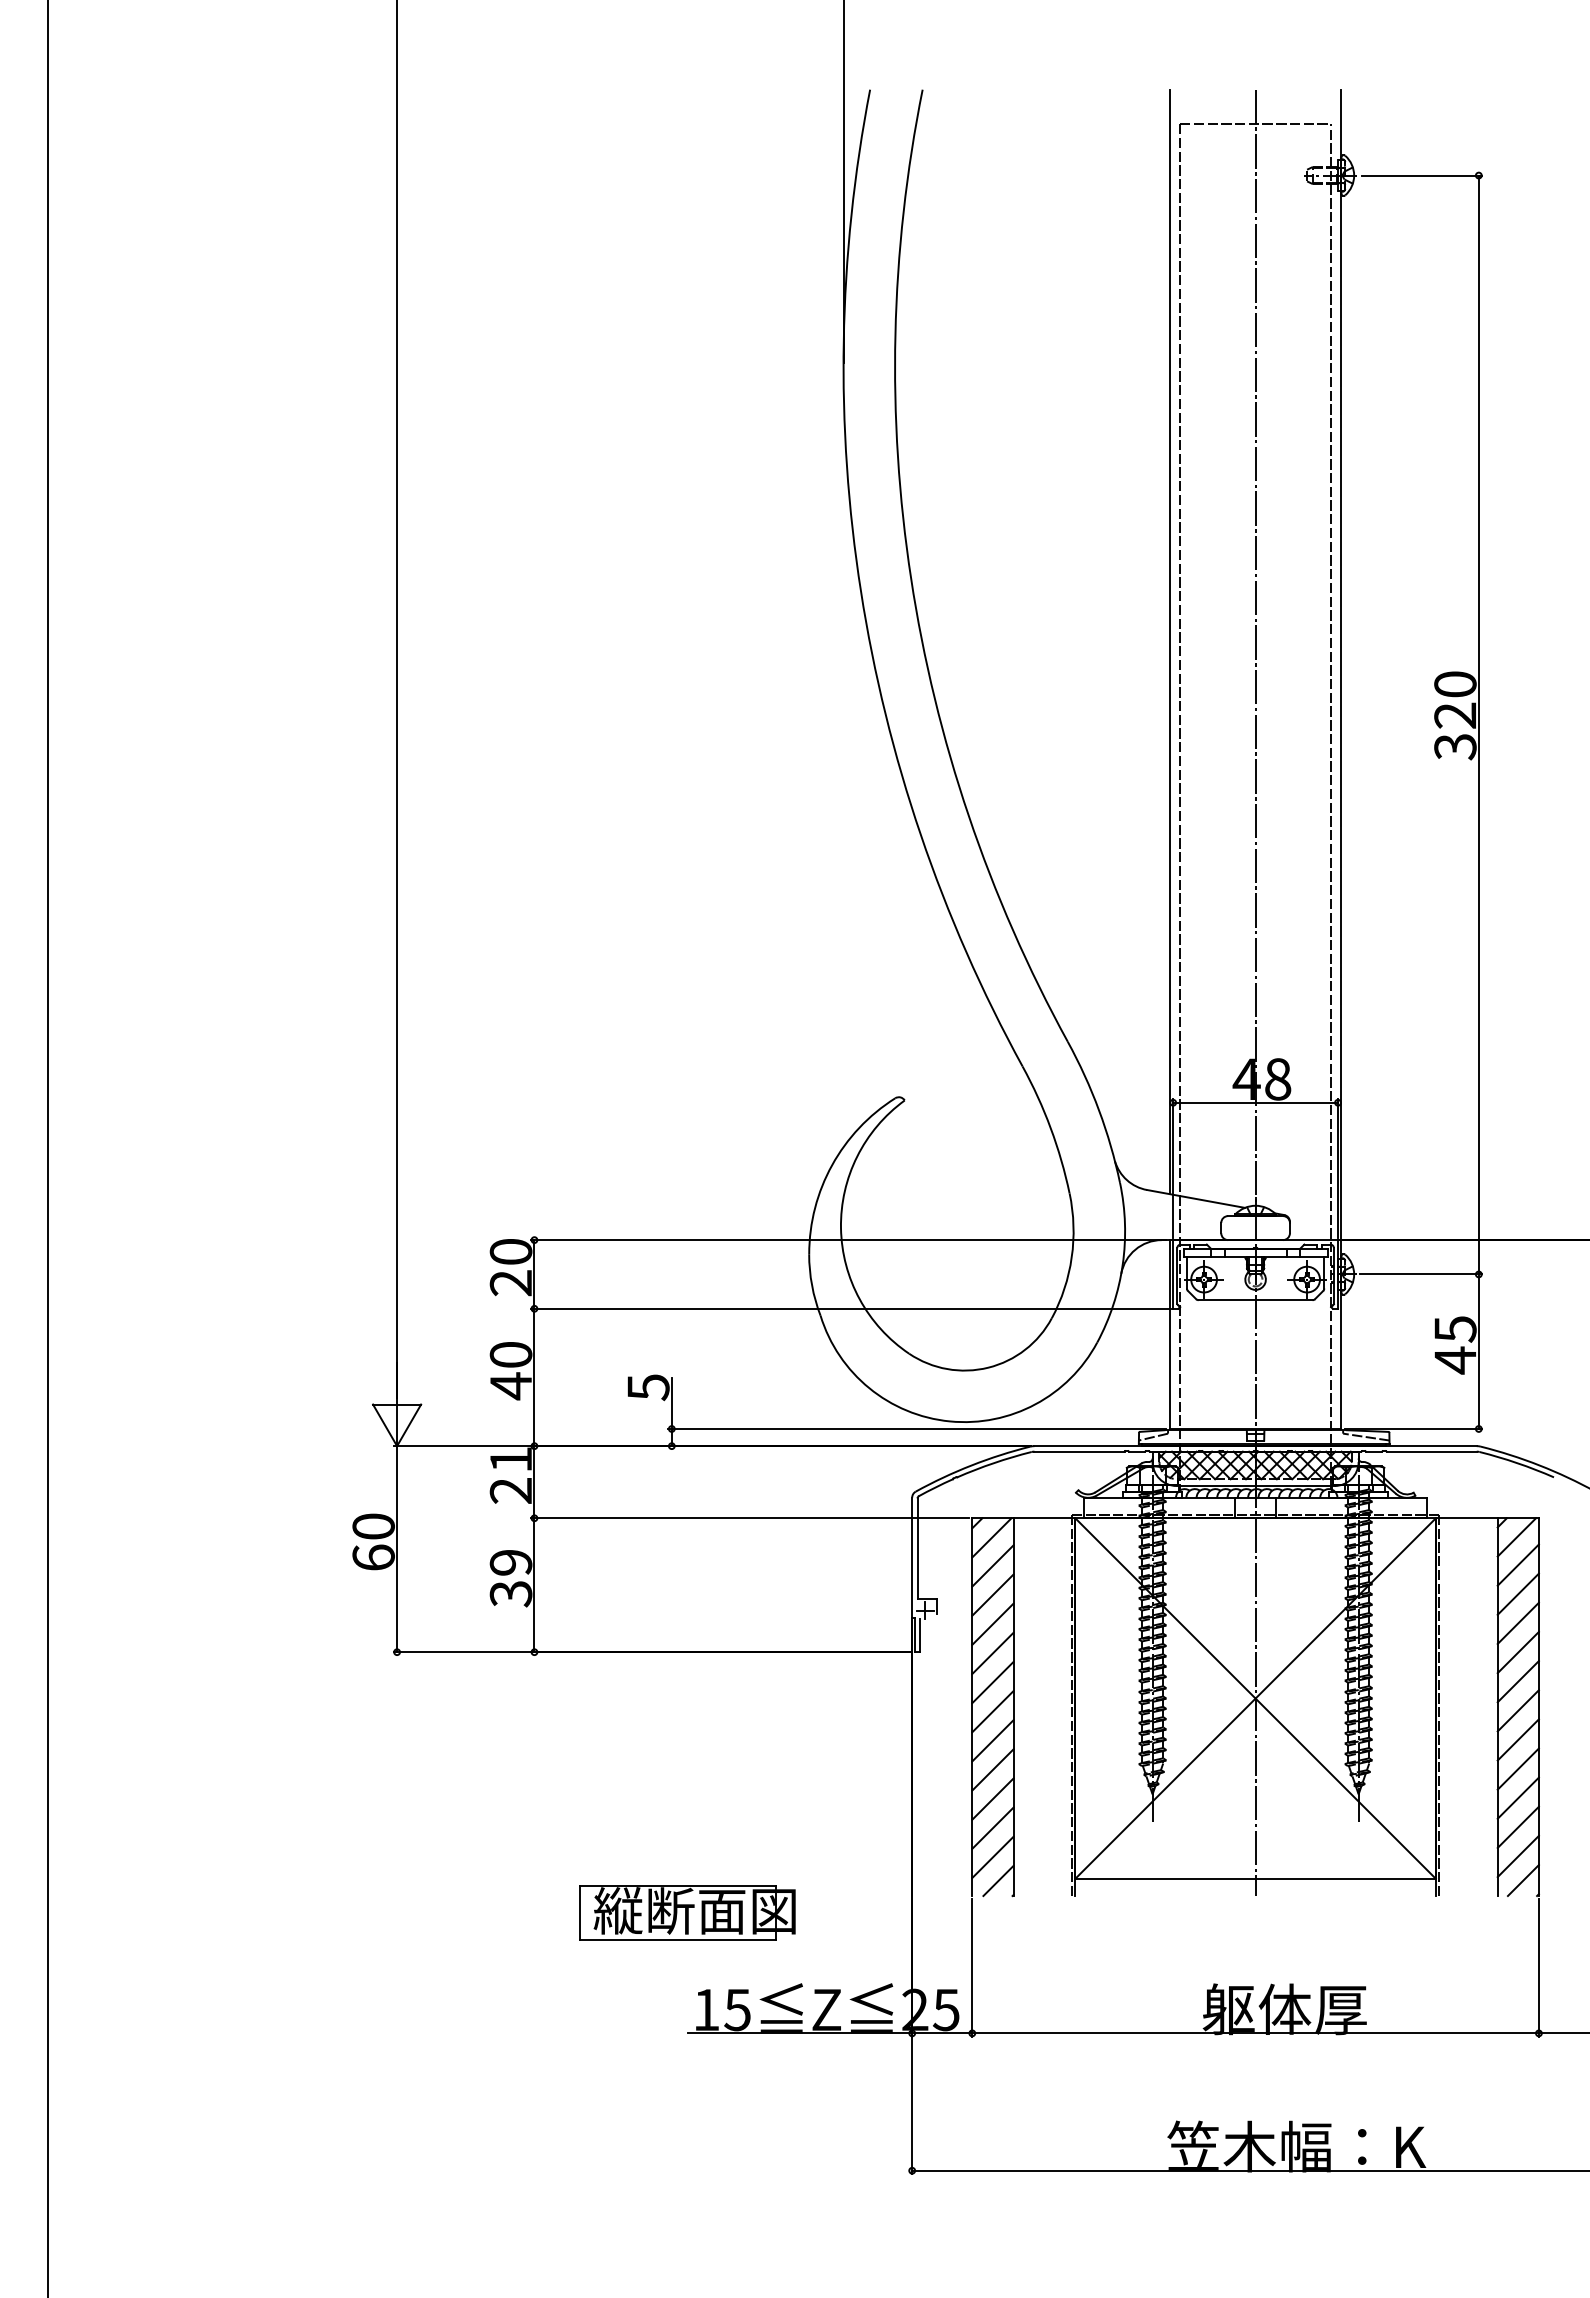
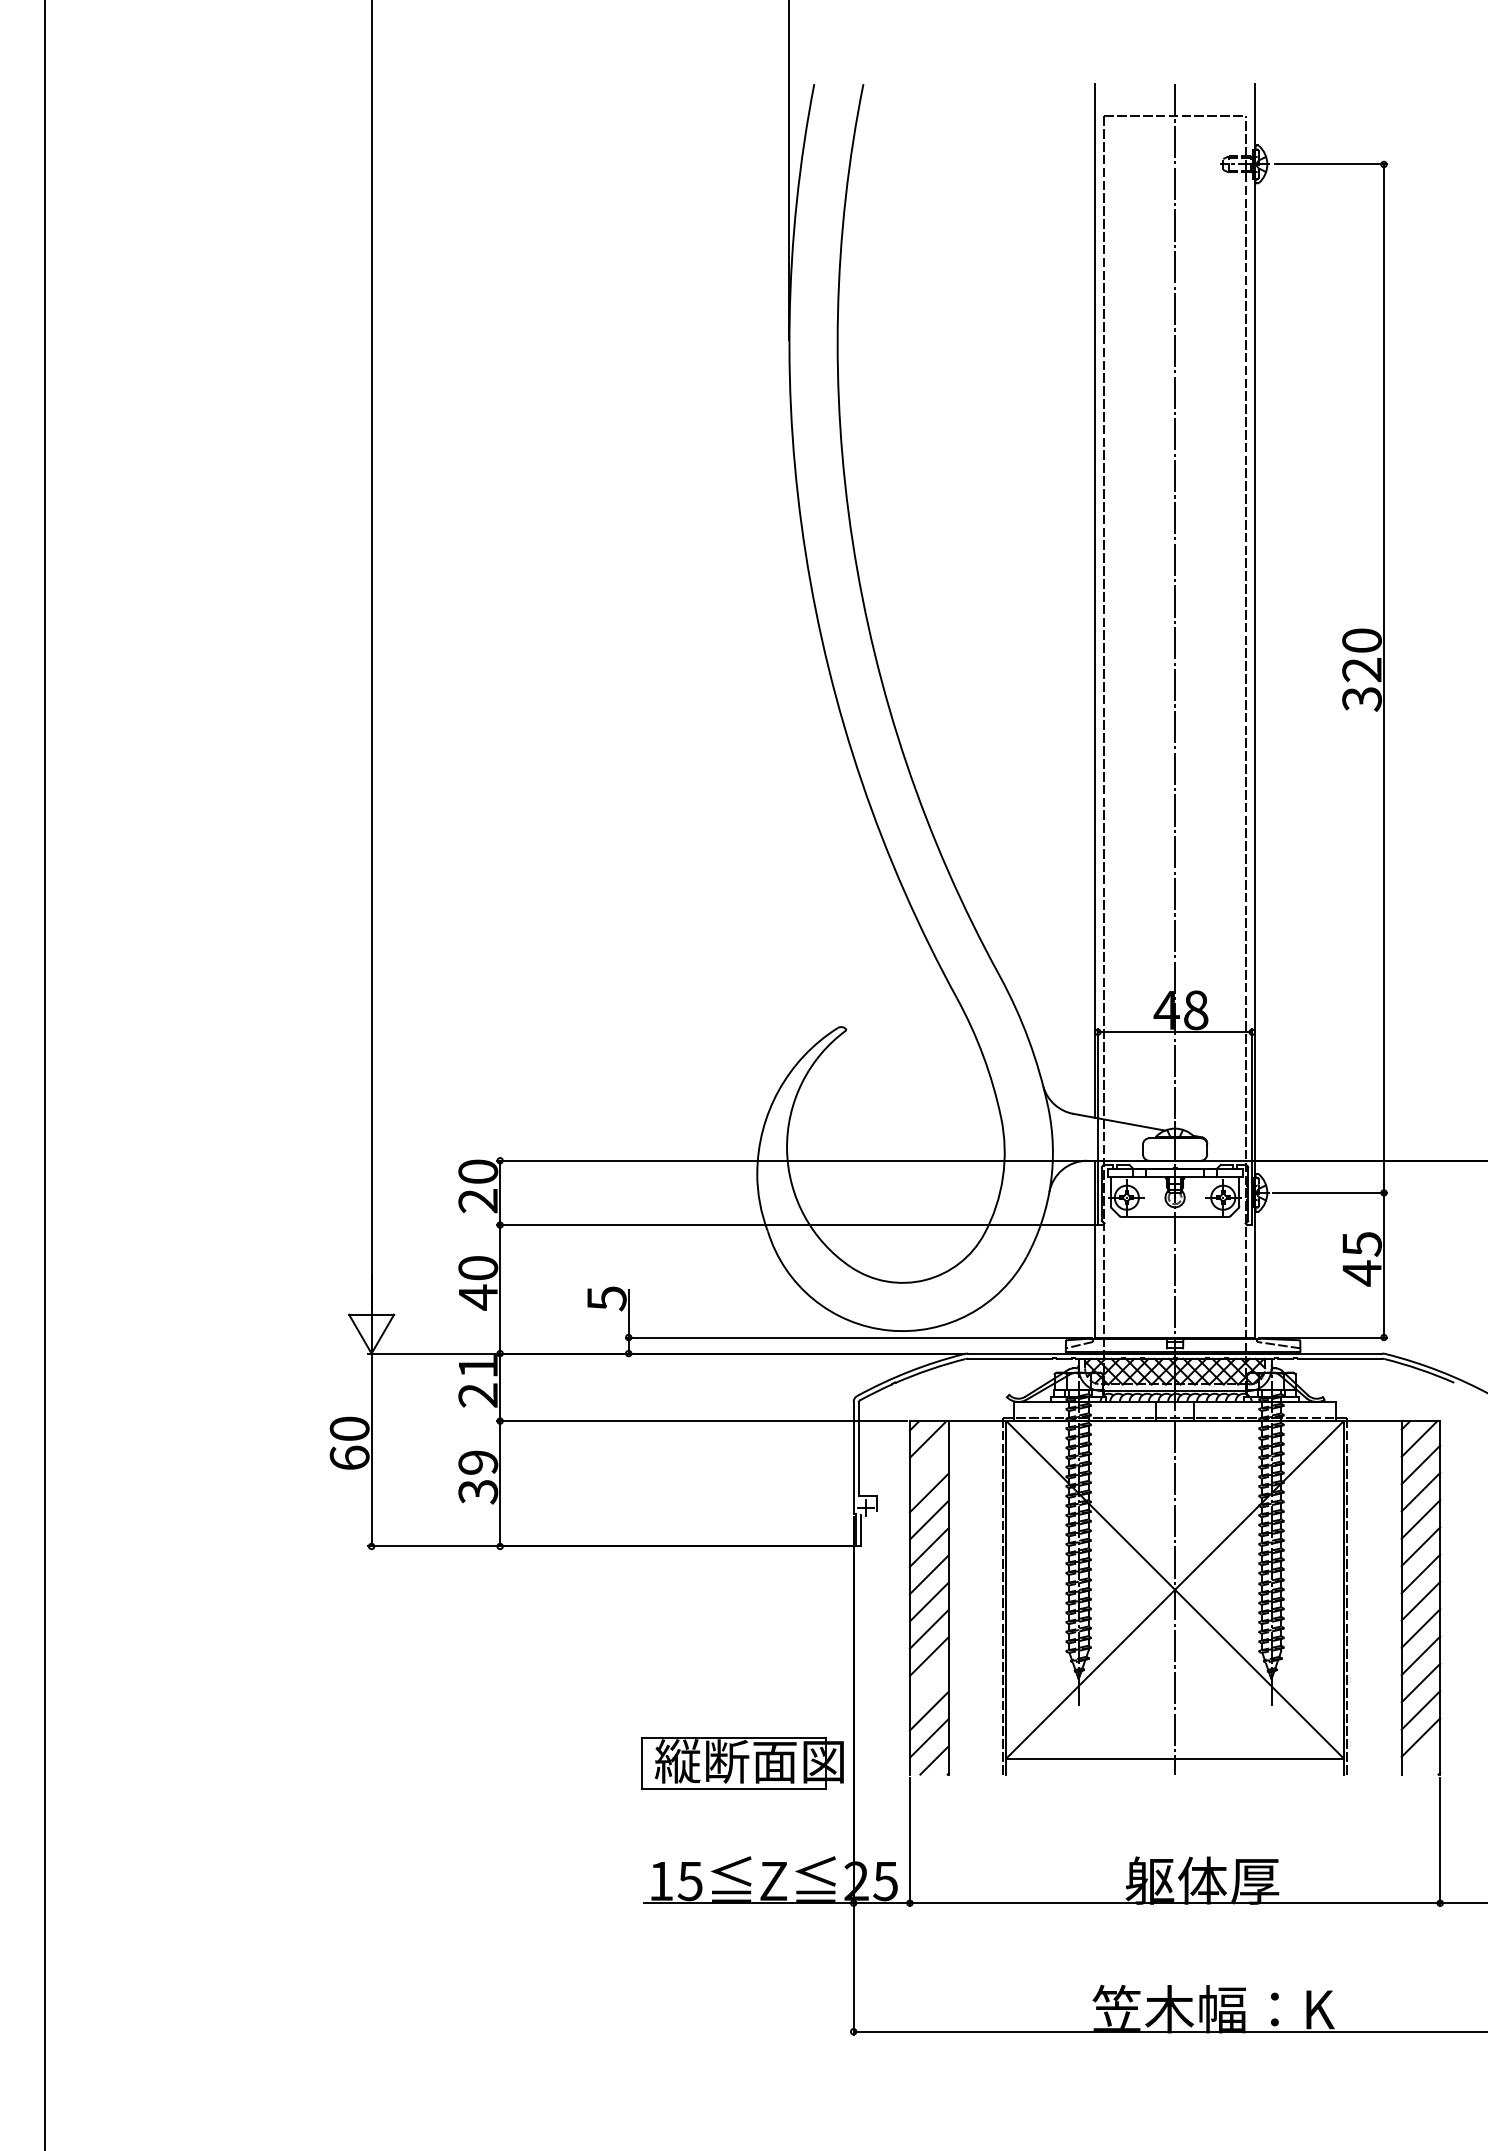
line: (992, 1565) -> (928, 1465), removed
line: (992, 1798) -> (928, 1683), removed
line: (1522, 1880) -> (1424, 1760), removed
part: (687, 1912) -> (742, 1762), moved

